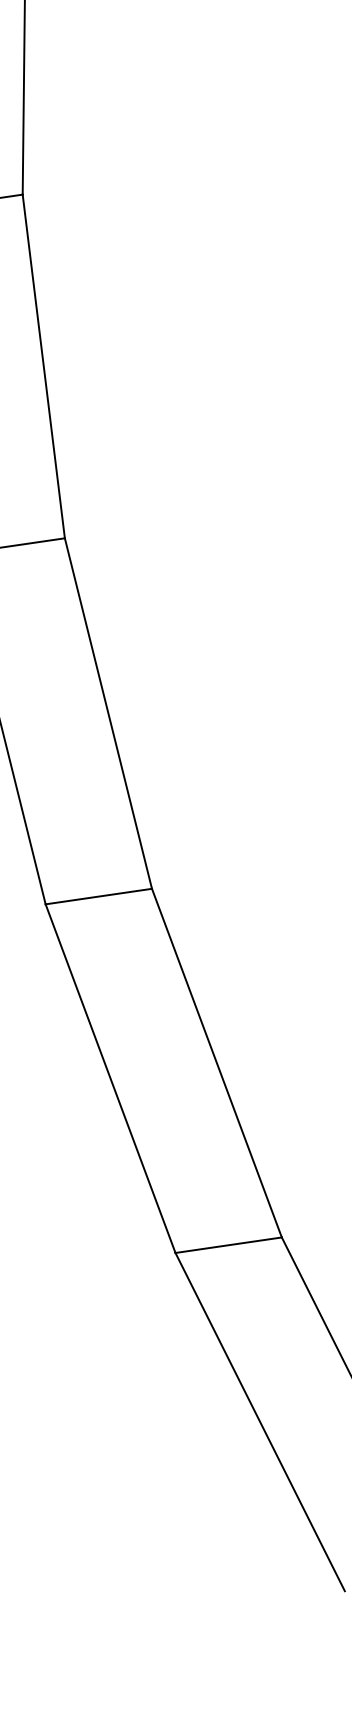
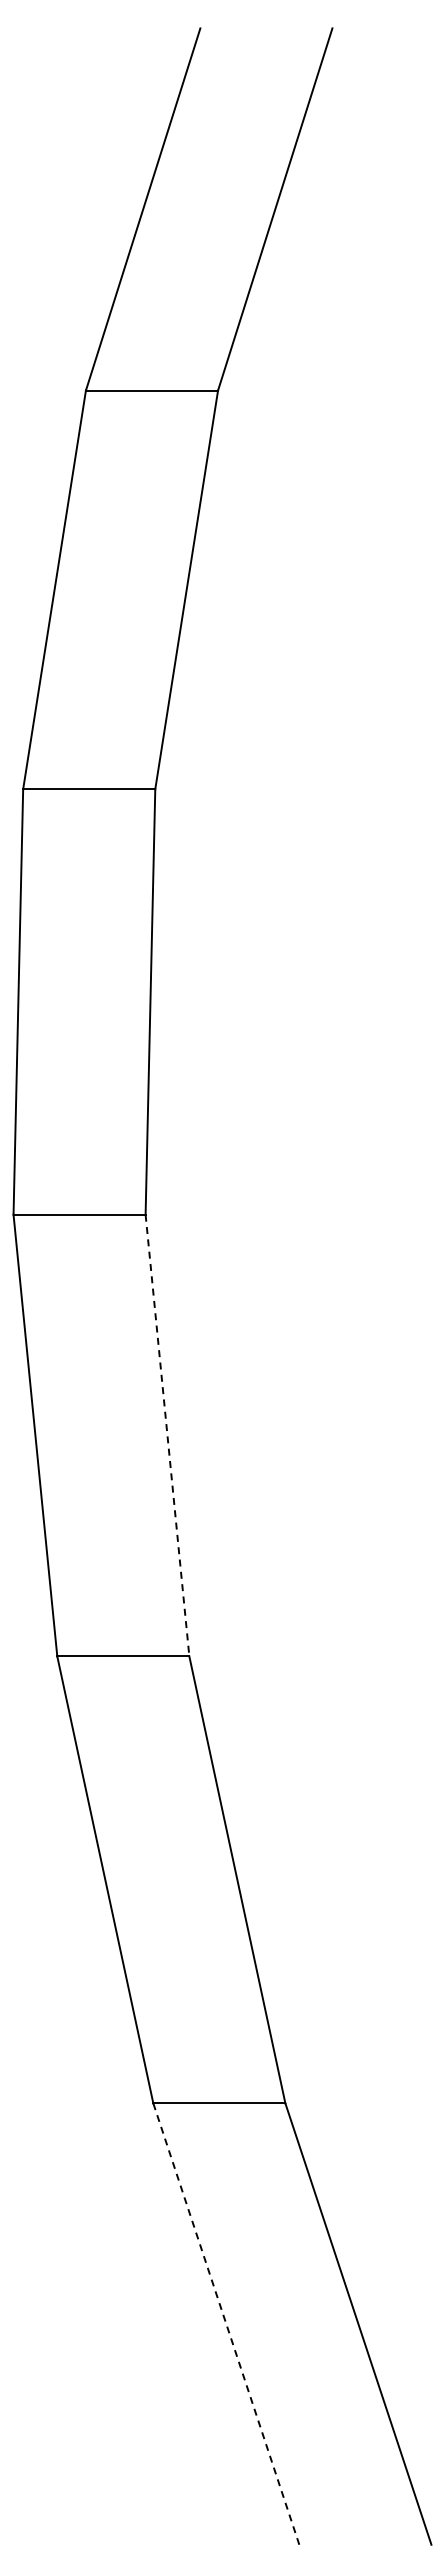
line: (108, 713) -> (167, 1435), solid -> dashed
line: (260, 1421) -> (226, 2323), solid -> dashed

